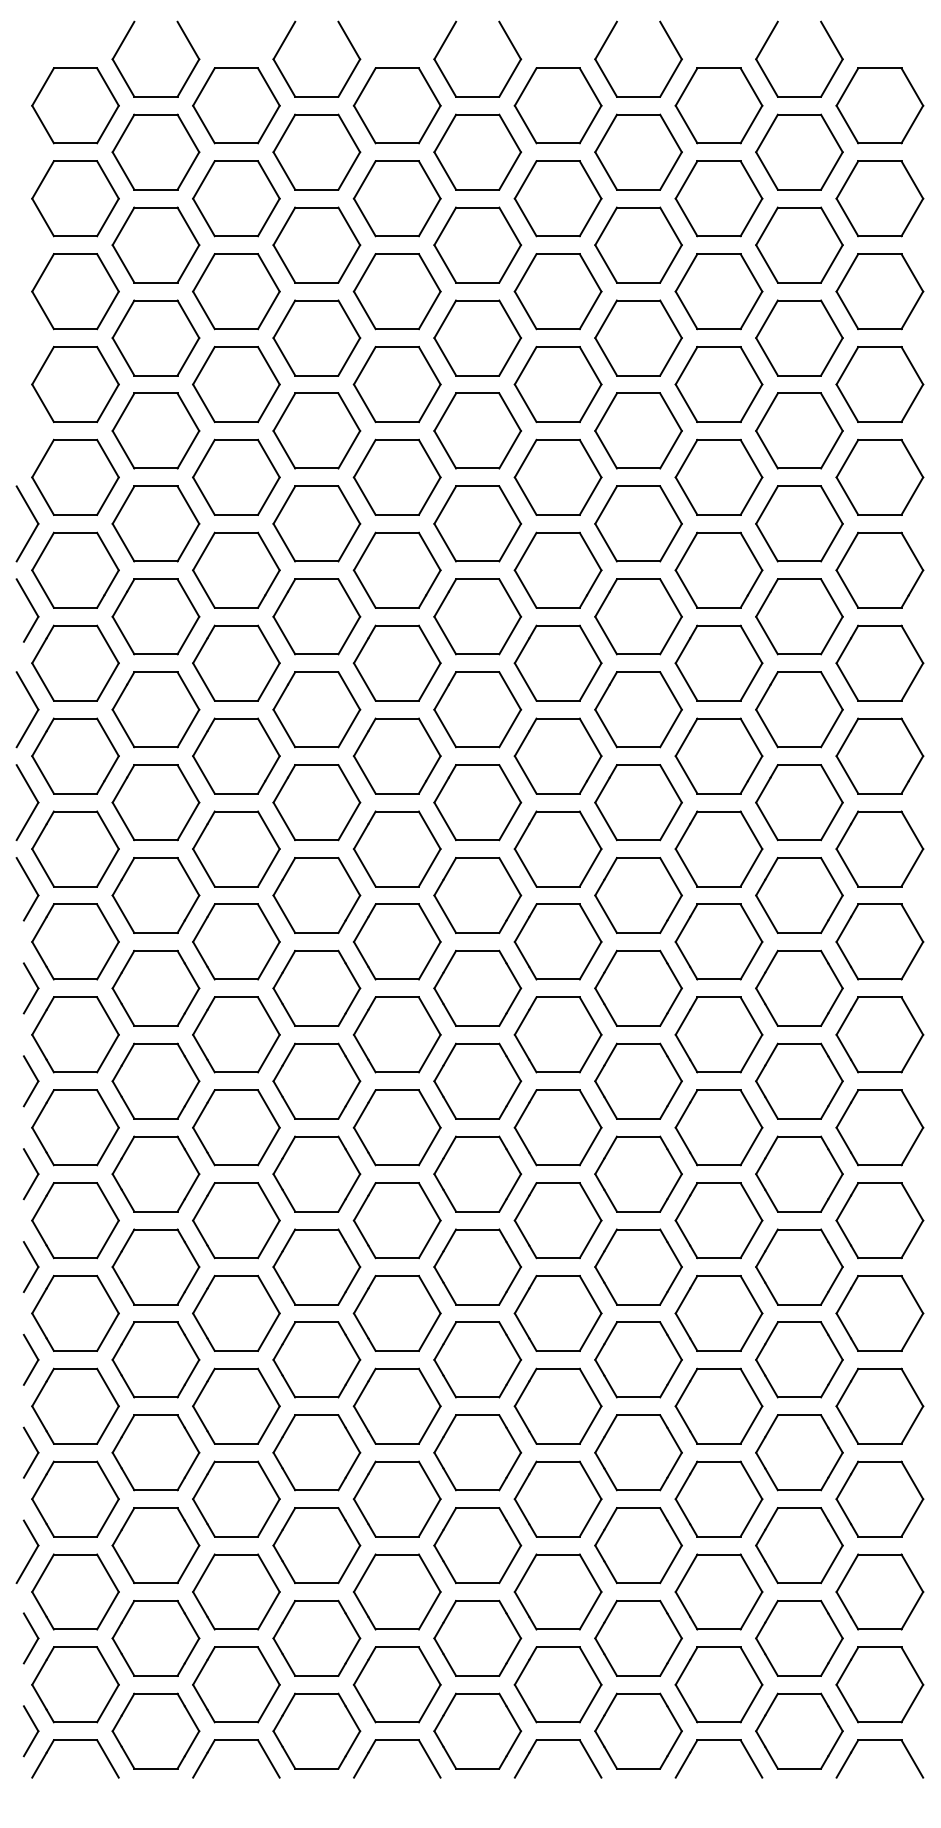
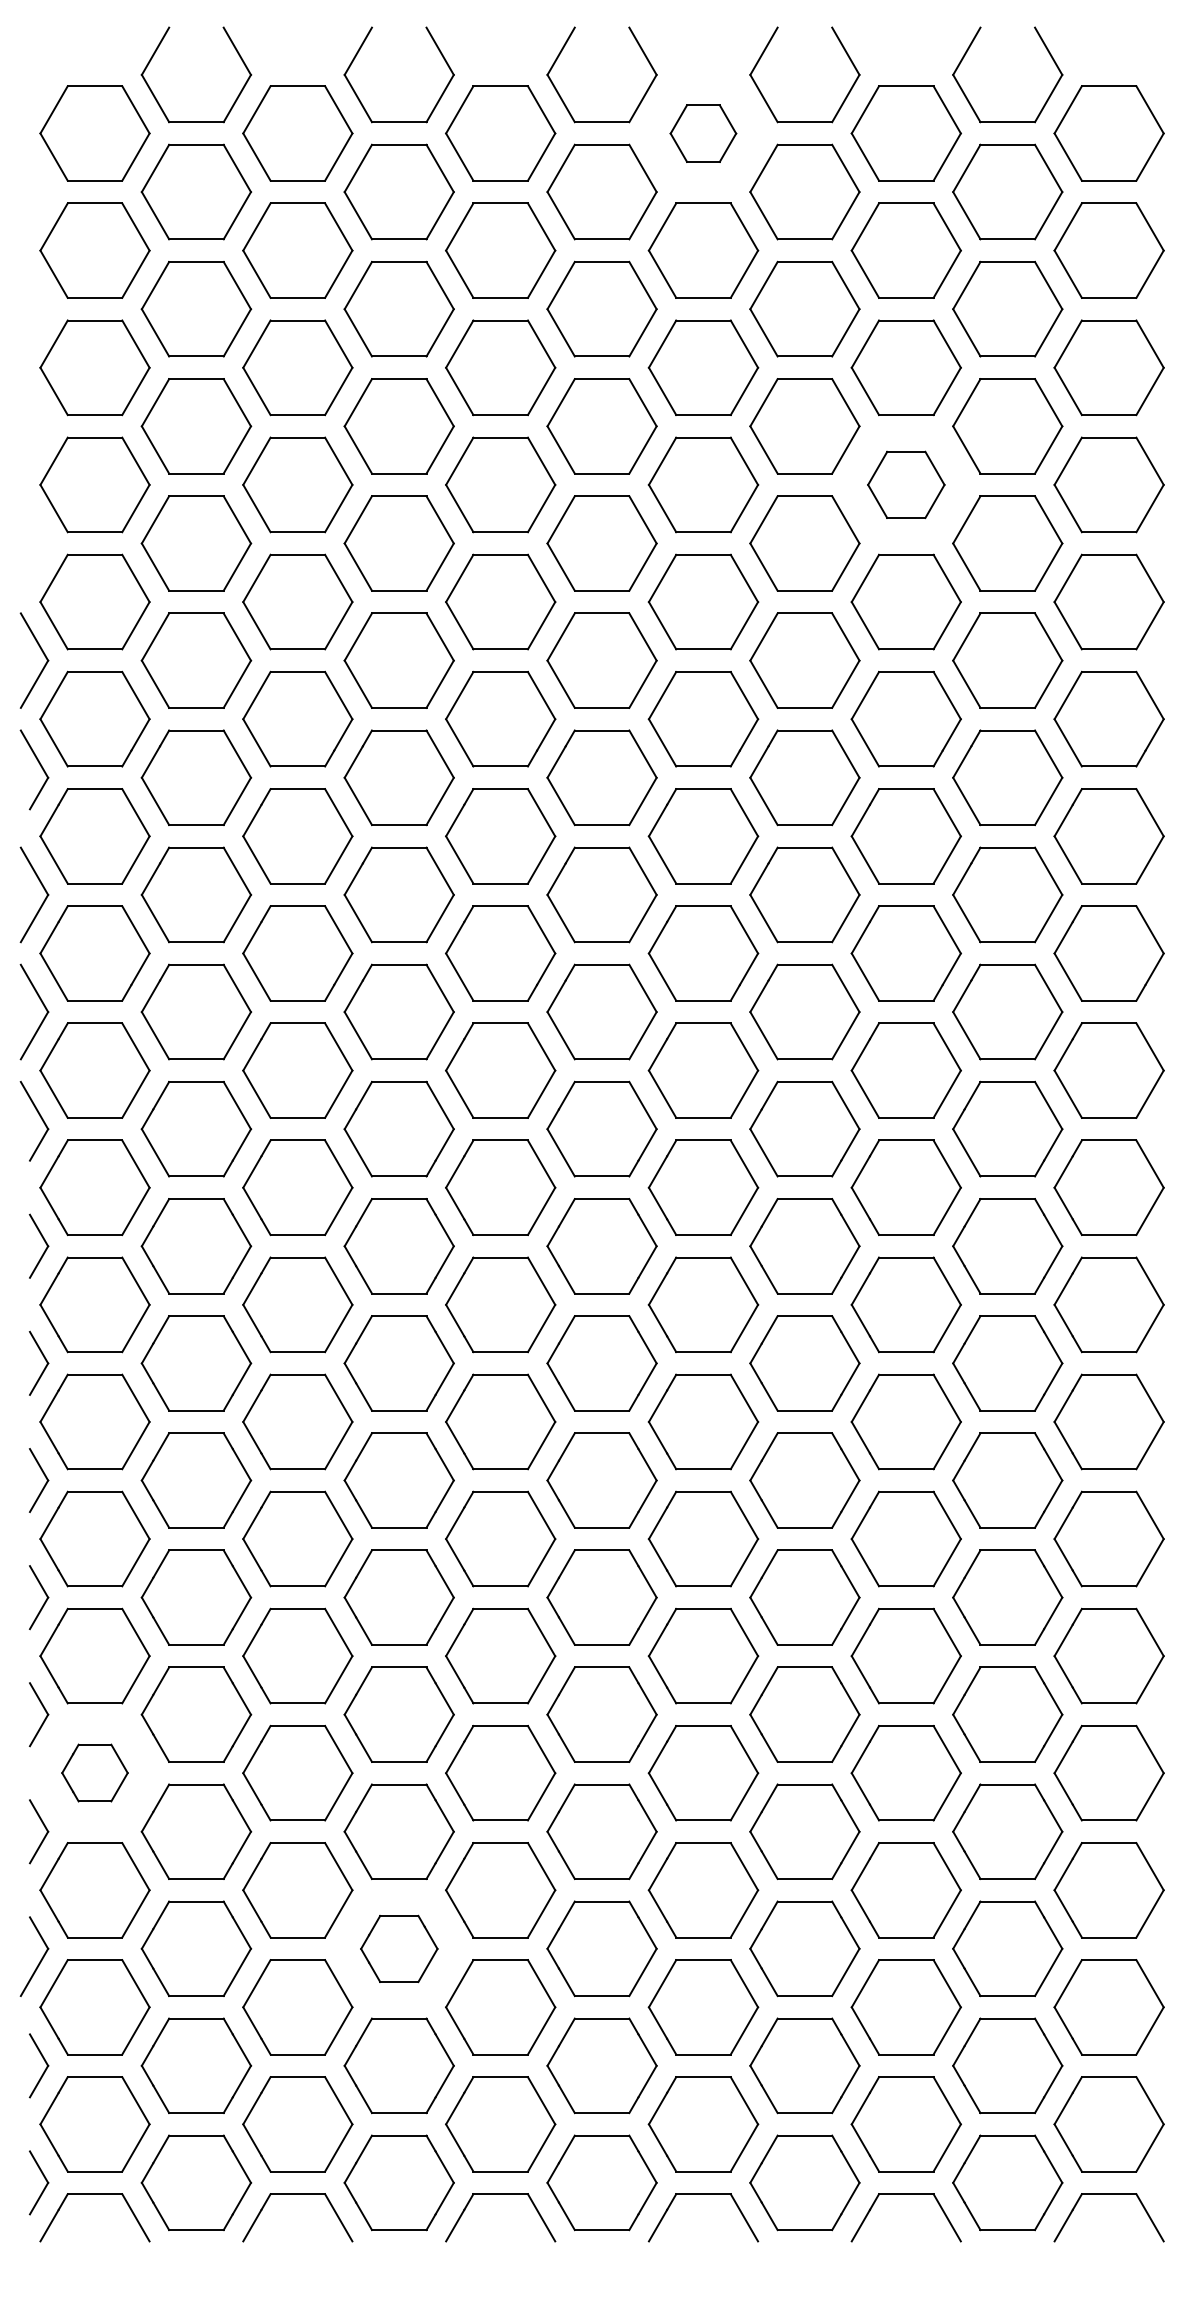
part: (557, 105) -> (702, 133), size x0.6
part: (718, 384) -> (905, 484), size x0.7
part: (75, 1405) -> (94, 1772), size x0.6
part: (316, 1545) -> (398, 1948), size x0.7

